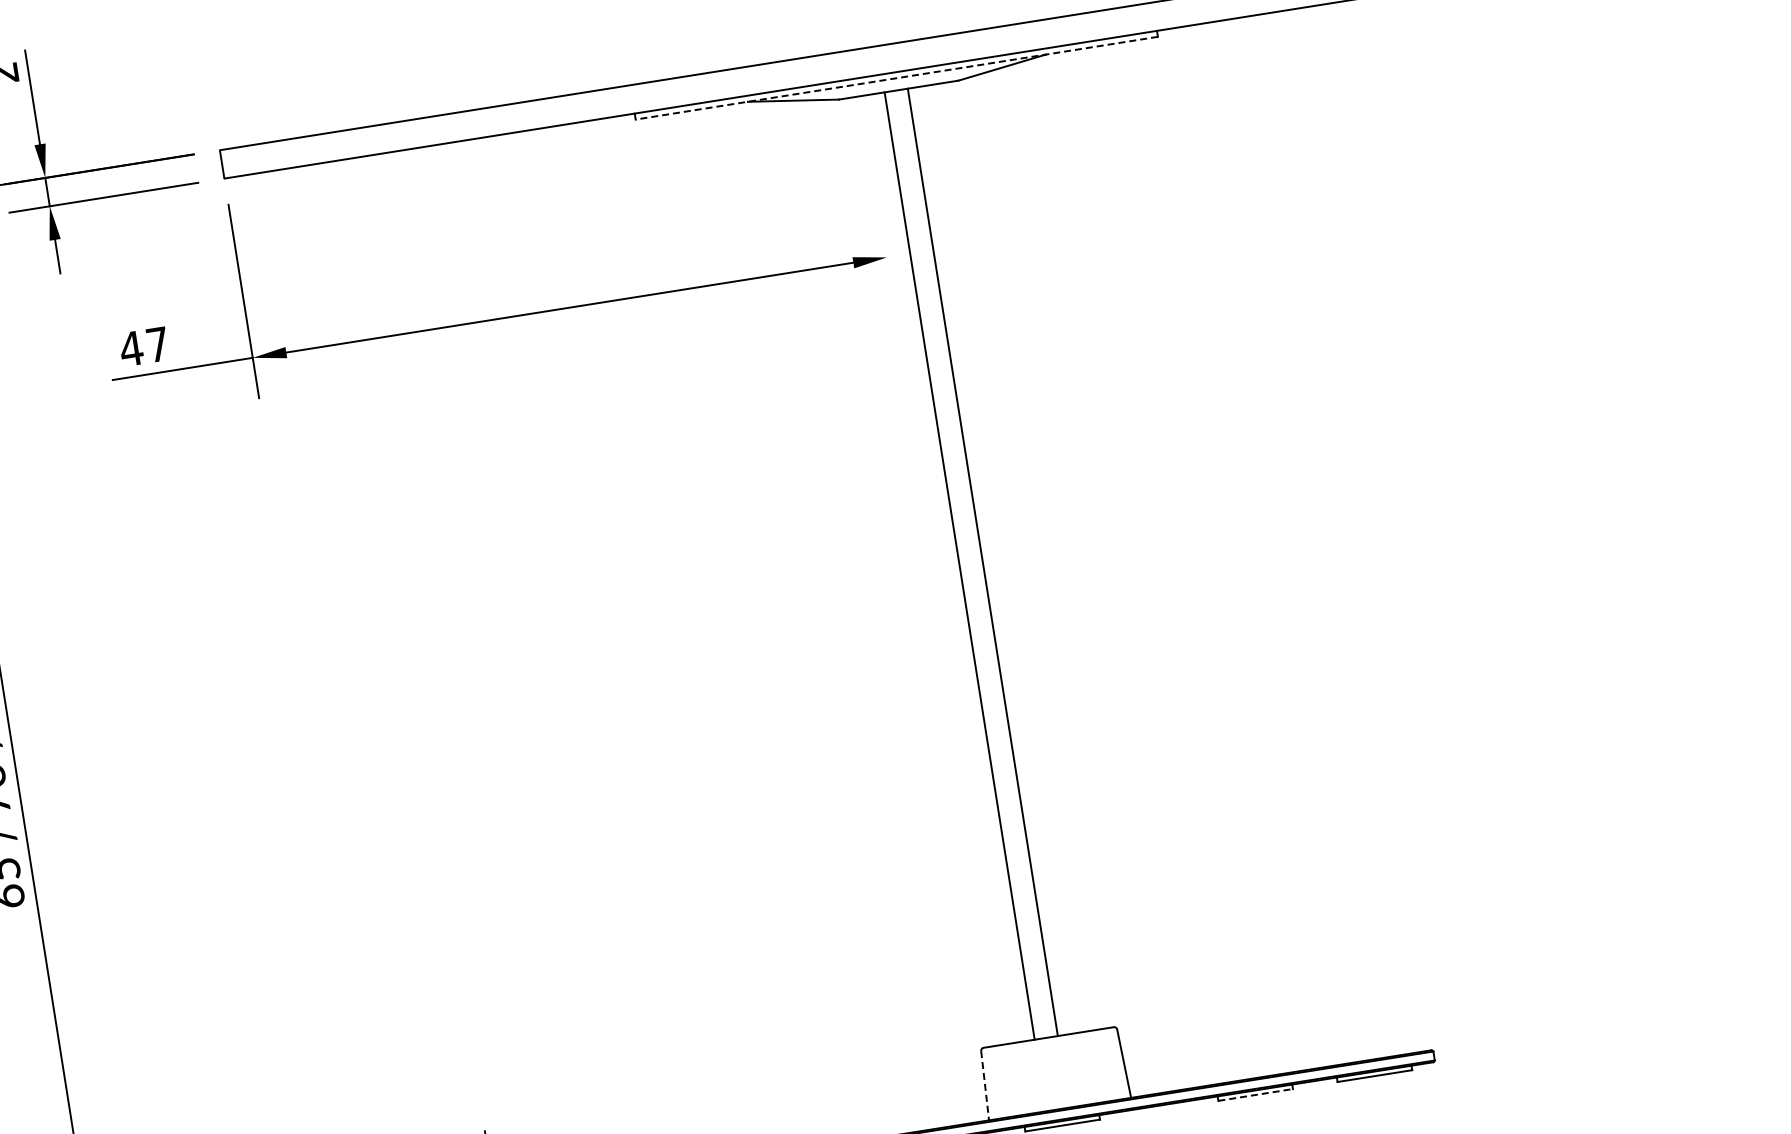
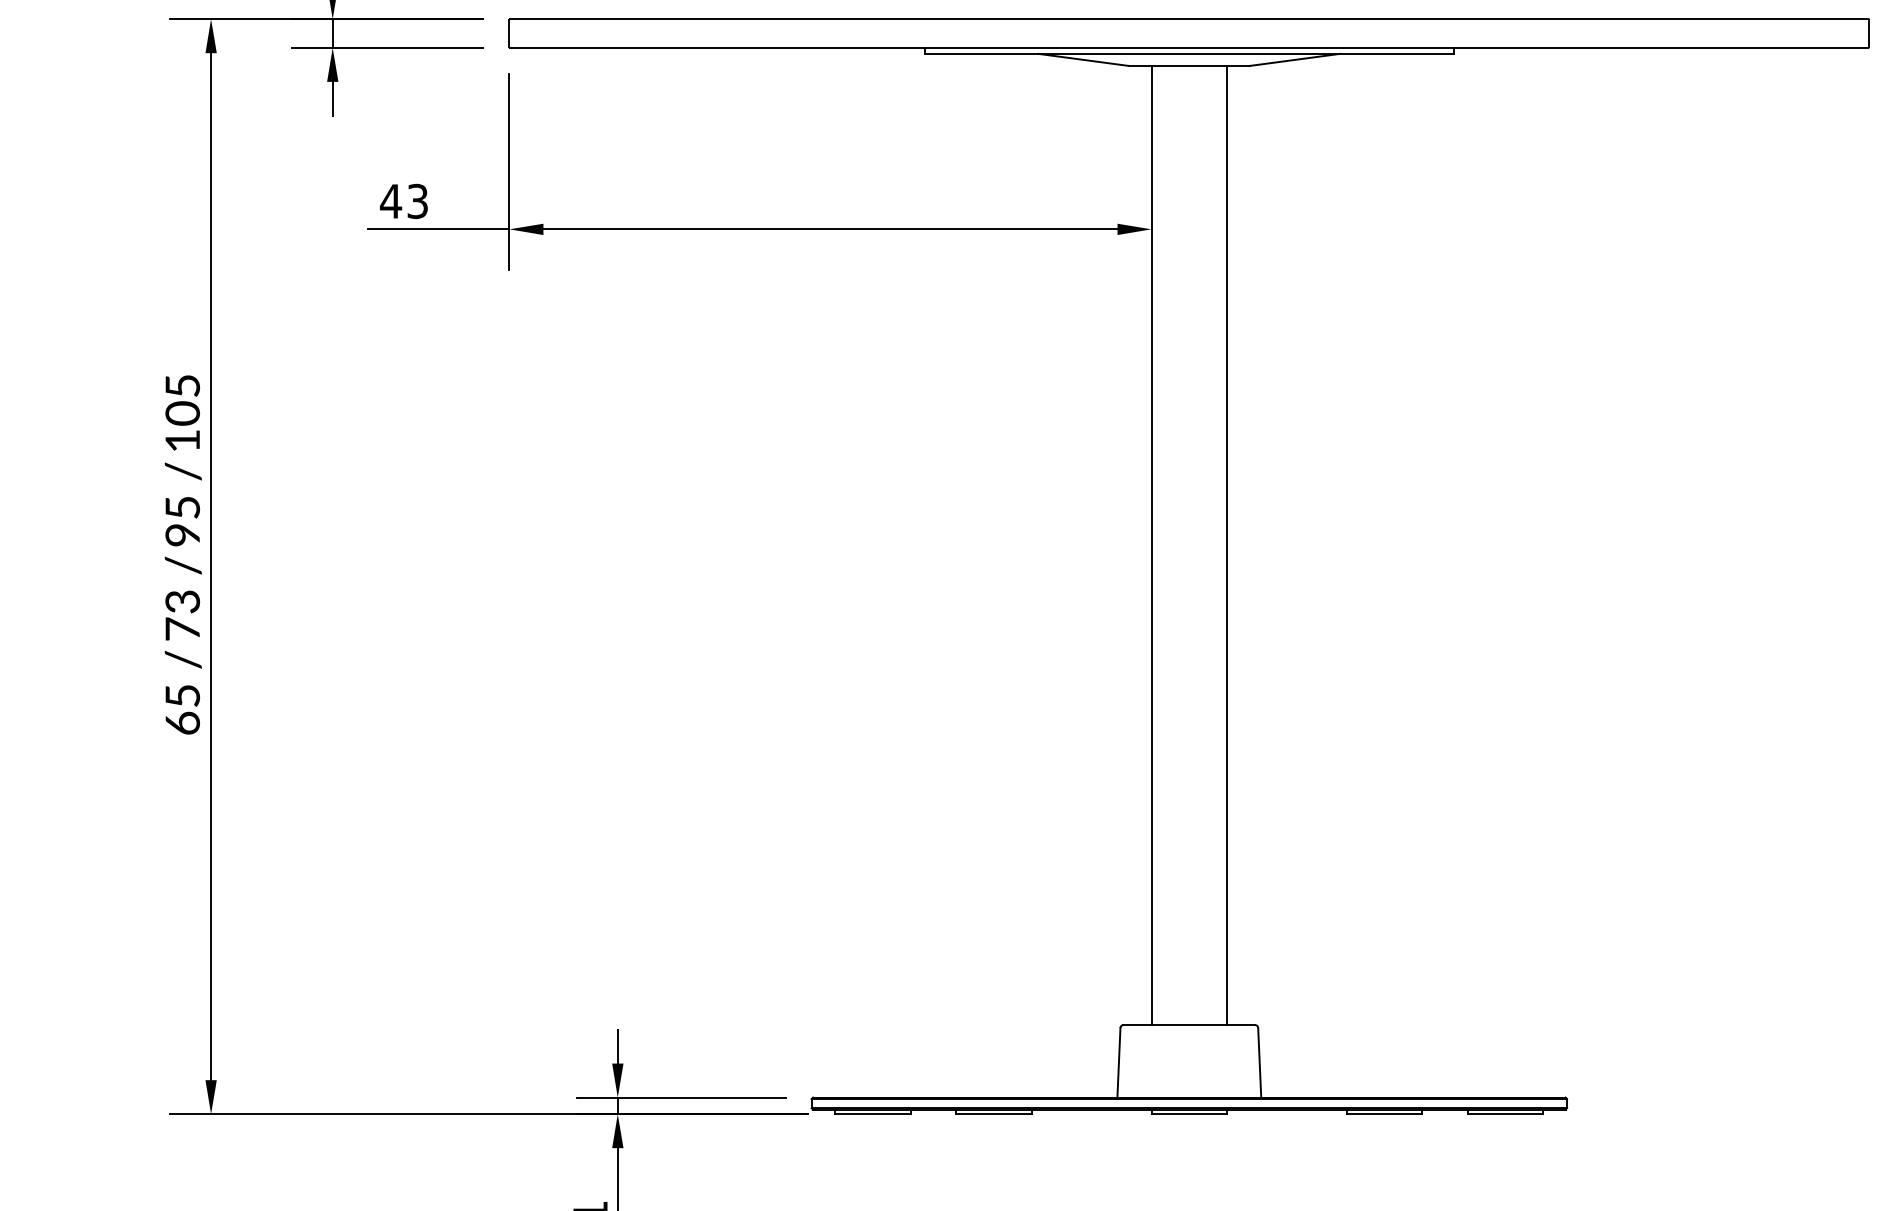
line: (895, 77) -> (1188, 53), dashed -> solid
text: (157, 343) -> (417, 200), 47 -> 43
line: (982, 562) -> (1151, 545), moved
line: (960, 565) -> (1227, 545), moved
line: (984, 1085) -> (1118, 1062), dashed -> solid
line: (1255, 1095) -> (1384, 1114), dashed -> solid

